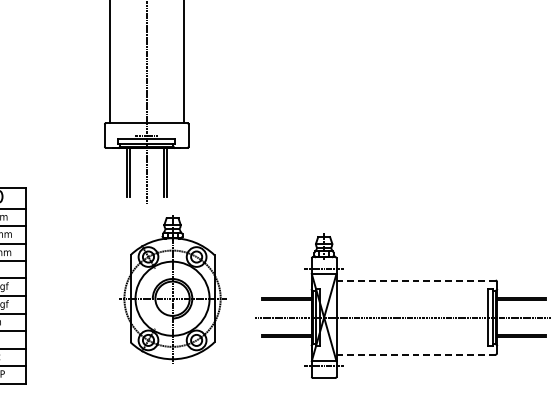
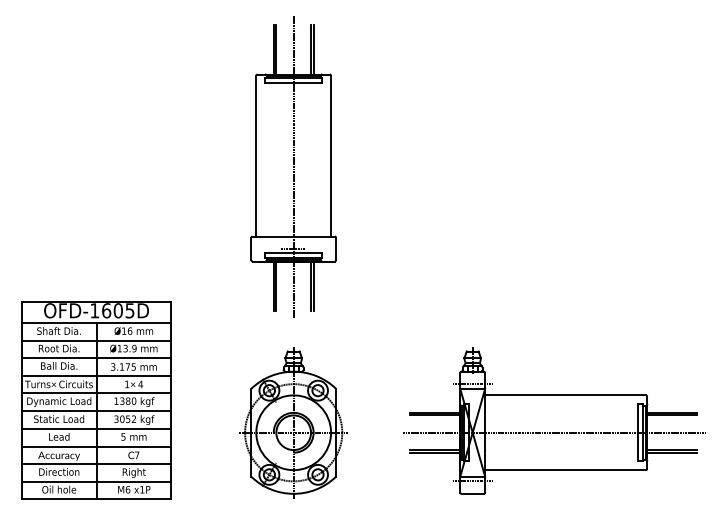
line: (416, 280) -> (565, 395), dashed -> solid
part: (172, 288) -> (293, 422), moved
line: (416, 354) -> (565, 470), dashed -> solid

